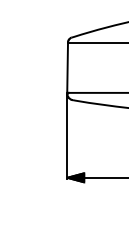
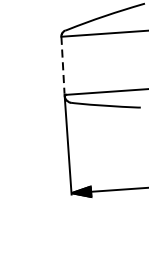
line: (67, 67) -> (62, 65), solid -> dashed

